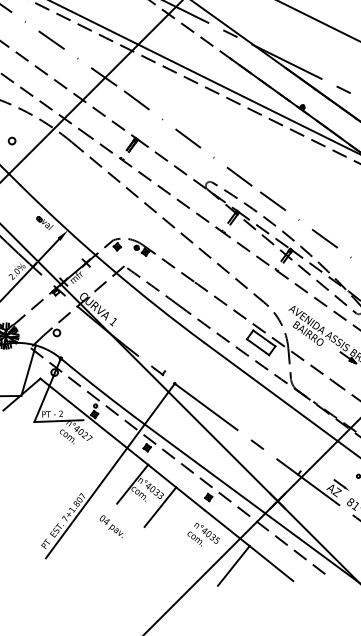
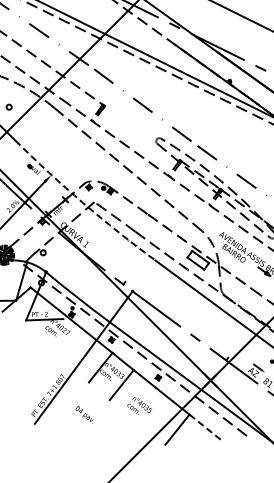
line: (186, 174) -> (141, 132), removed
arc: (110, 267) -> (83, 203), solid -> dashed
text: (111, 526) -> (84, 414), moved
text: (203, 534) -> (139, 405), moved
line: (272, 564) -> (206, 428), solid -> dashed

